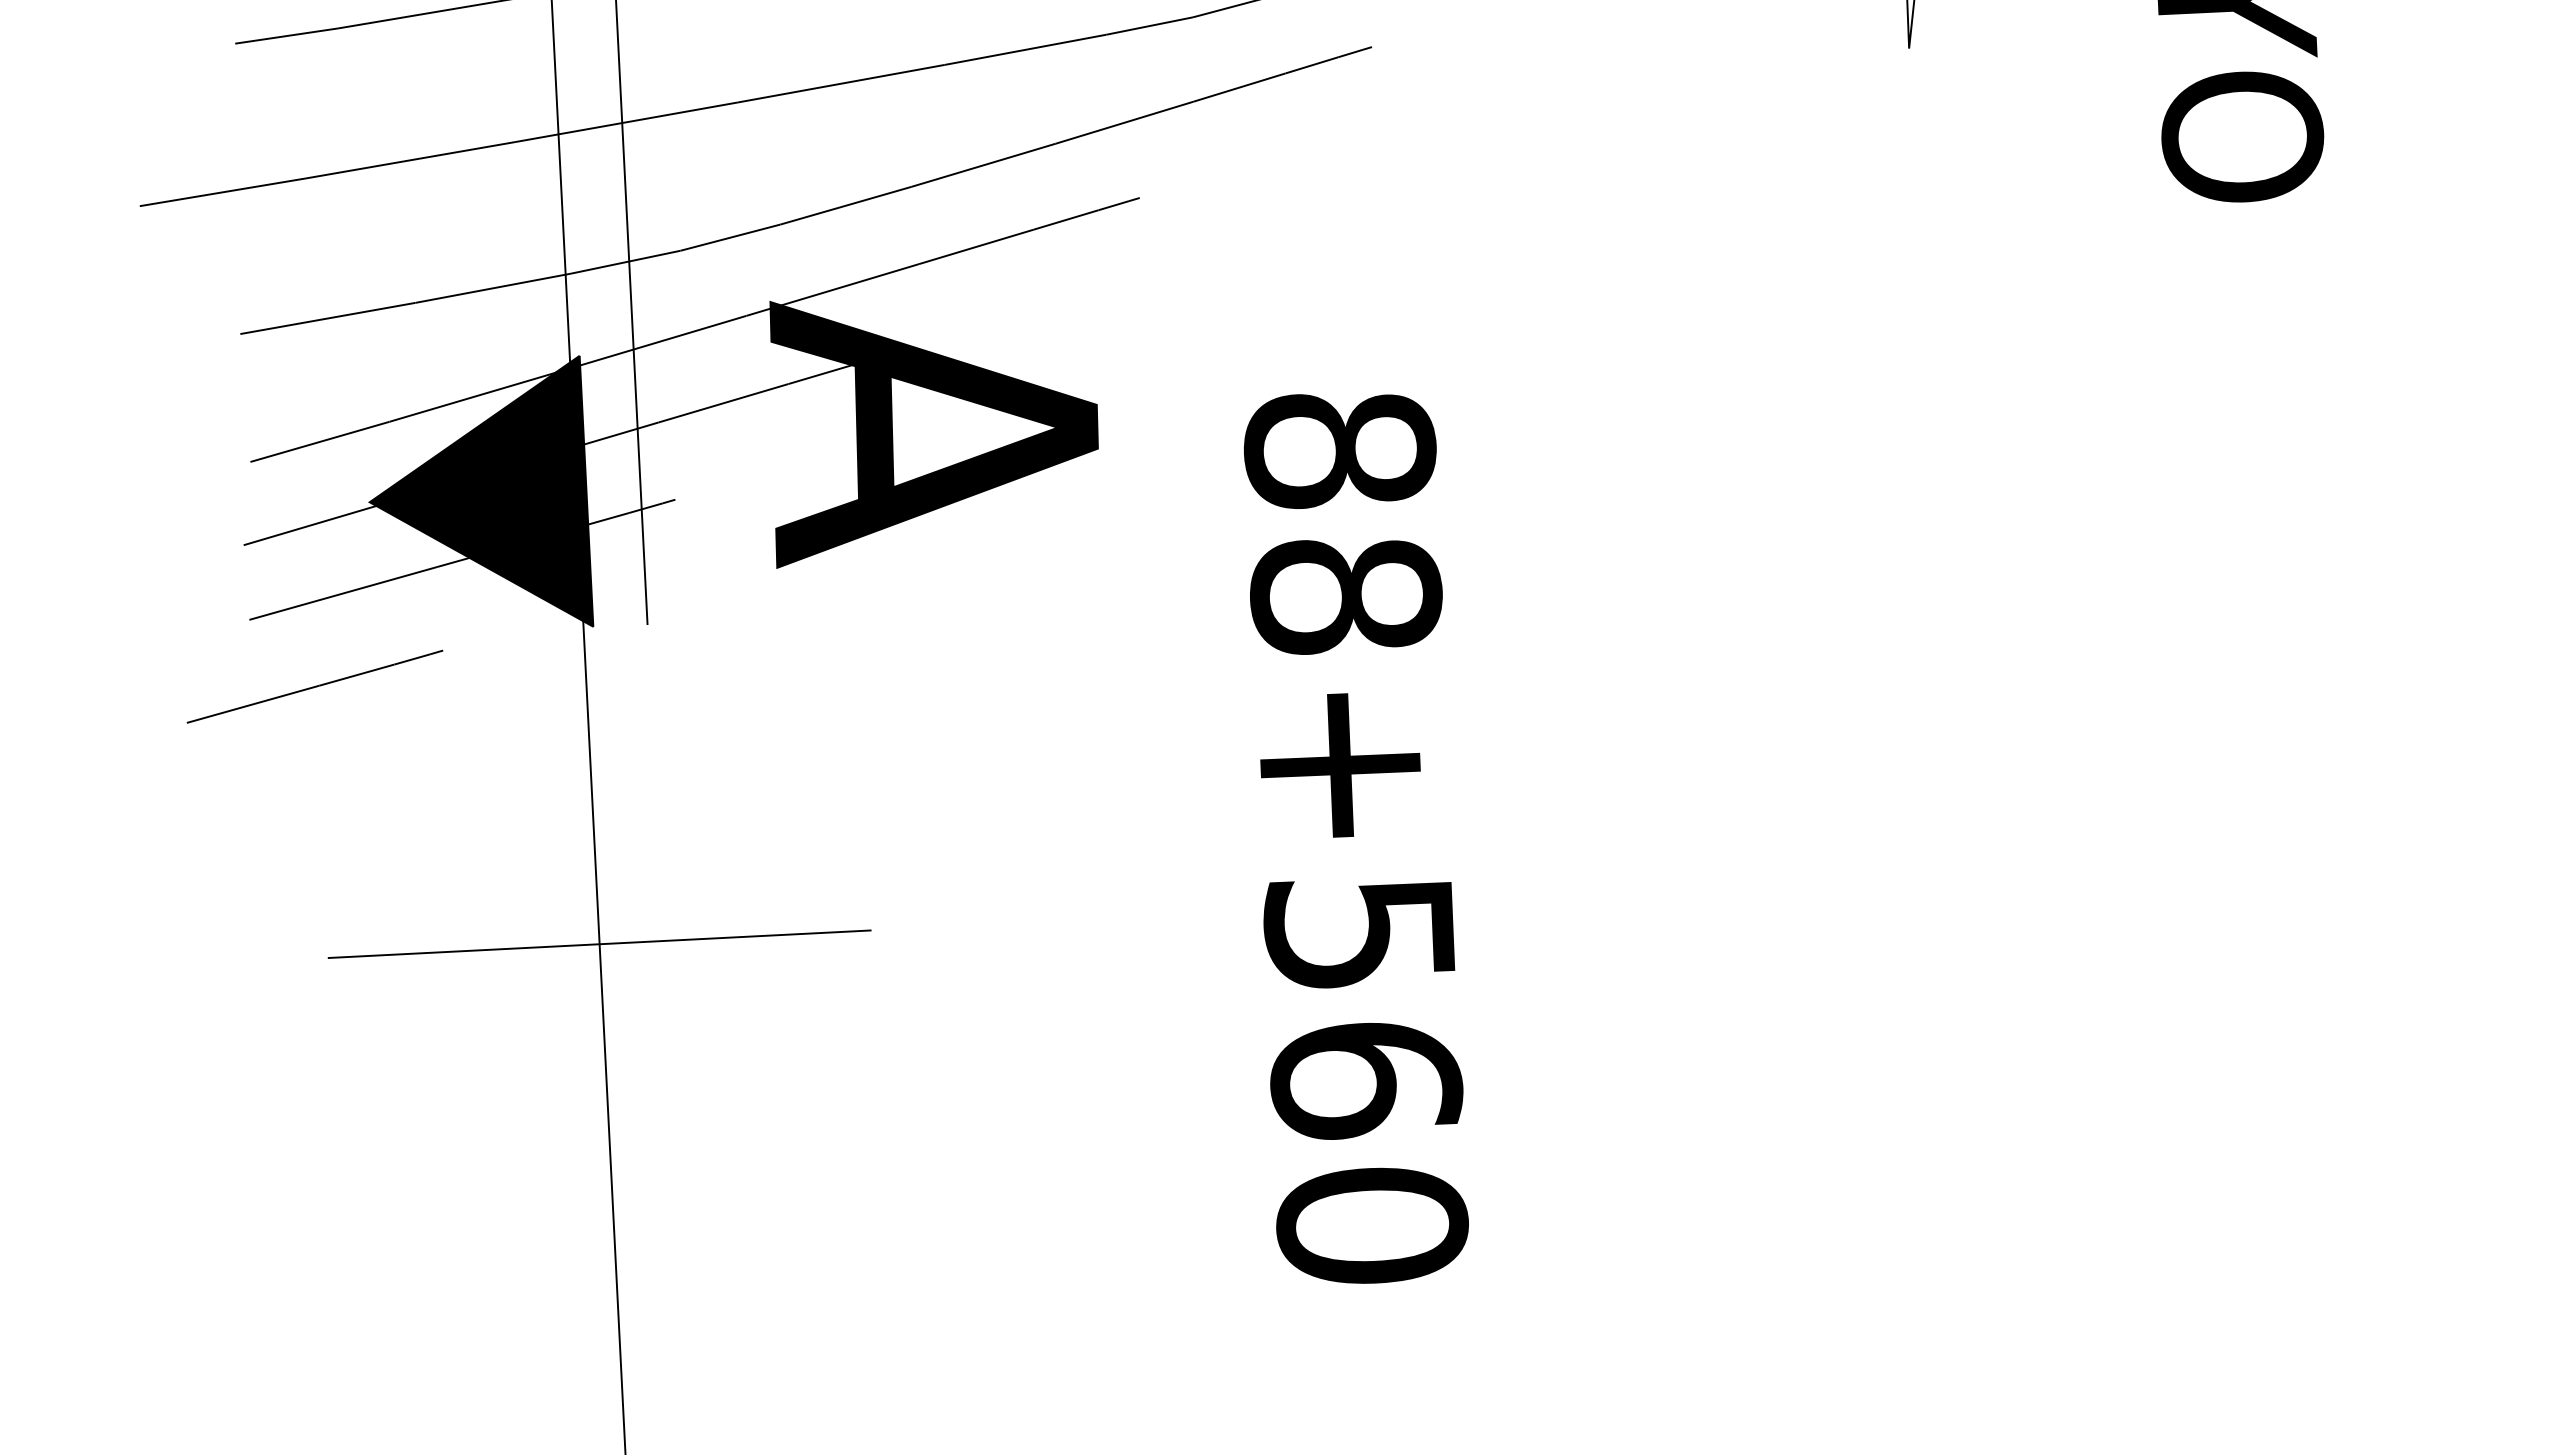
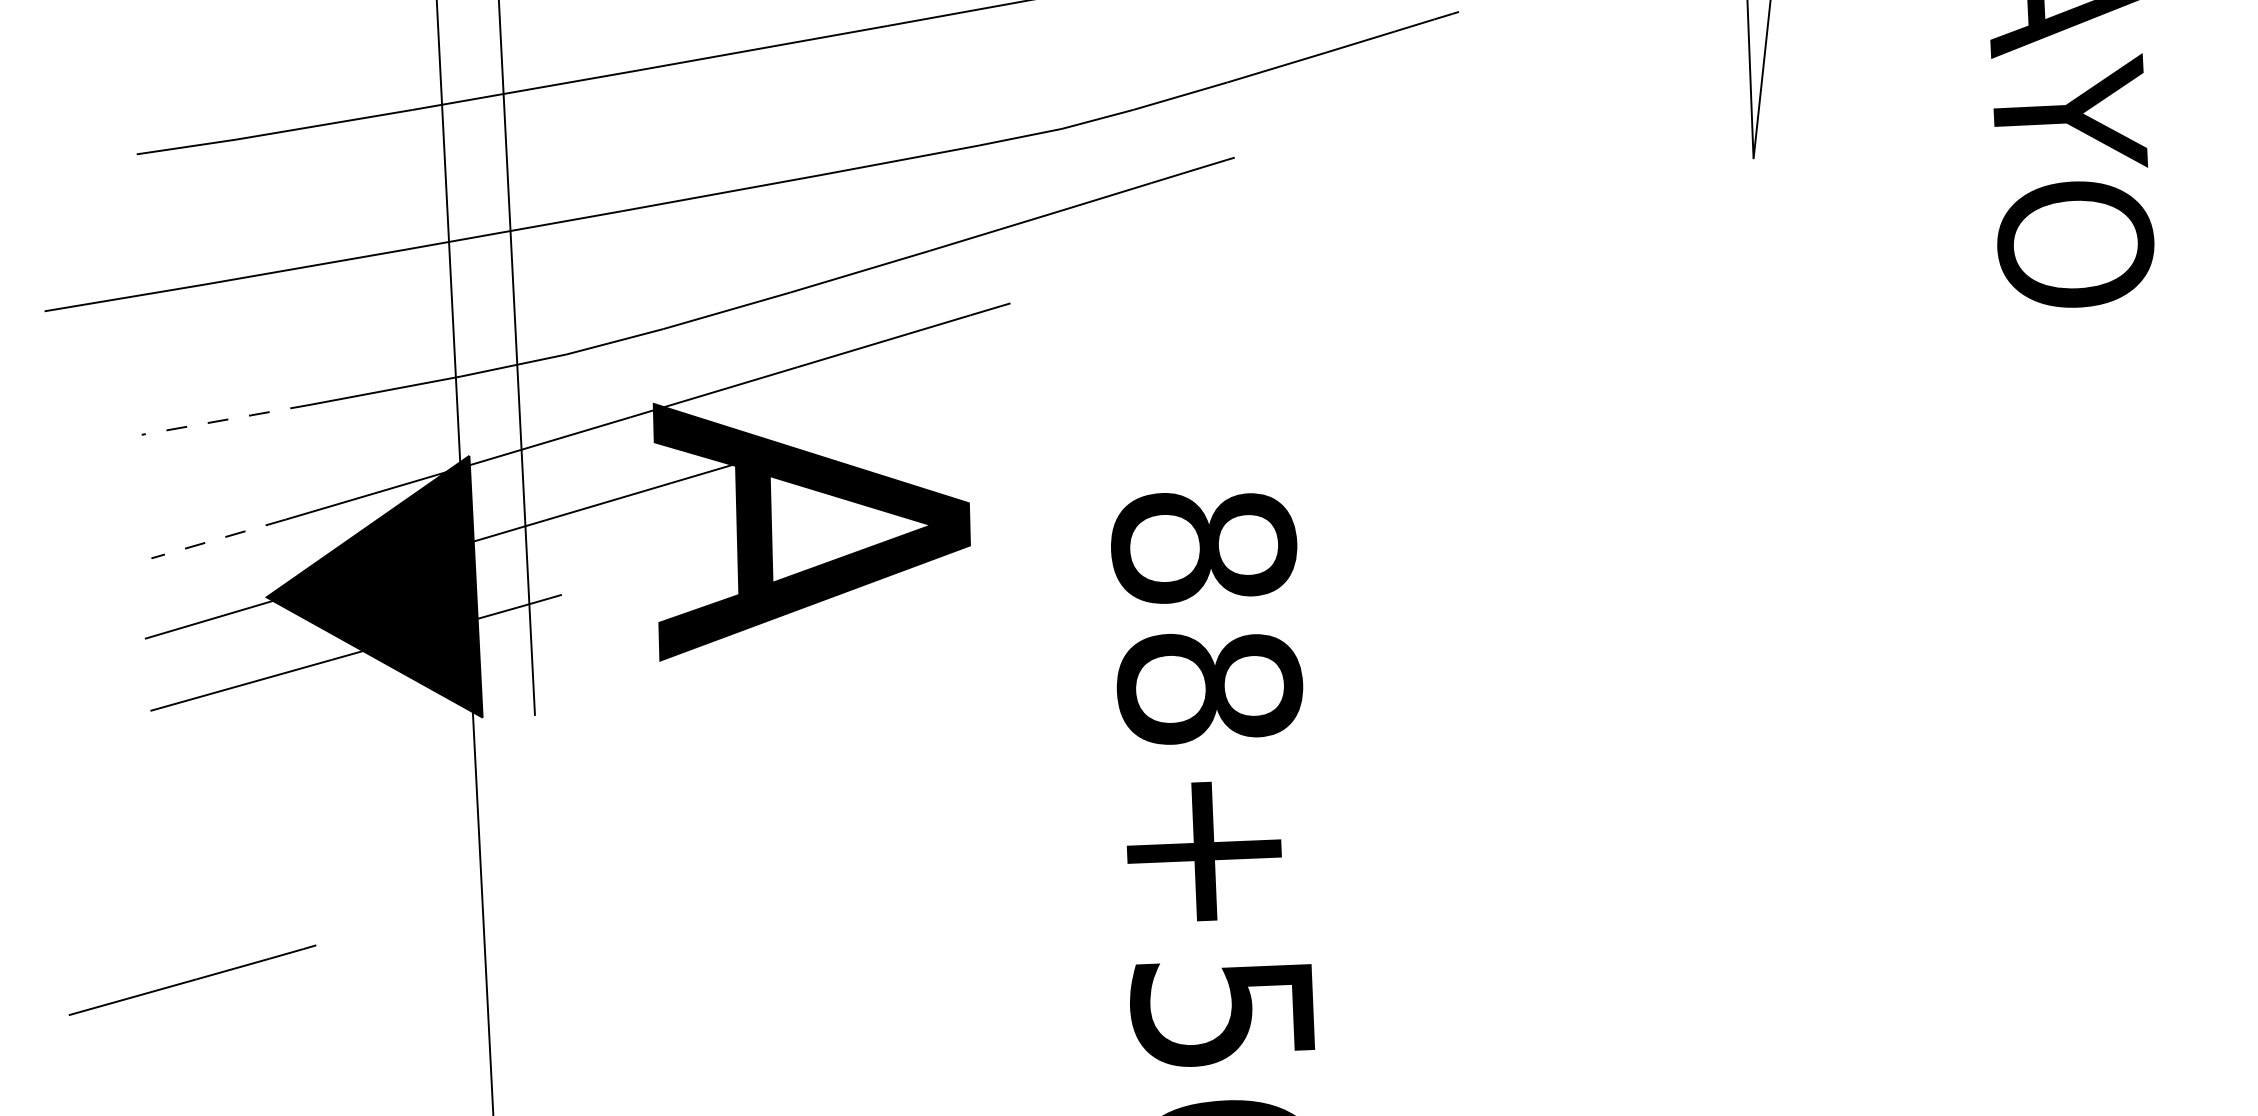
line: (327, 318) -> (225, 419), solid -> dashed
line: (319, 442) -> (218, 539), solid -> dashed
line: (314, 686) -> (192, 980), moved
line: (599, 943) -> (488, 1023), removed

